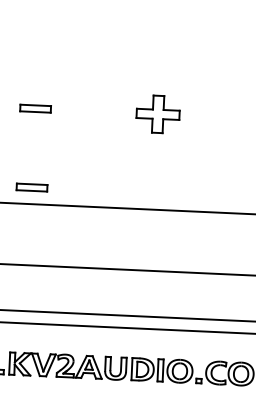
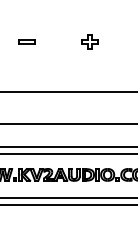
part: (156, 113) -> (89, 41), size x0.71
part: (31, 186) -> (26, 82), removed

